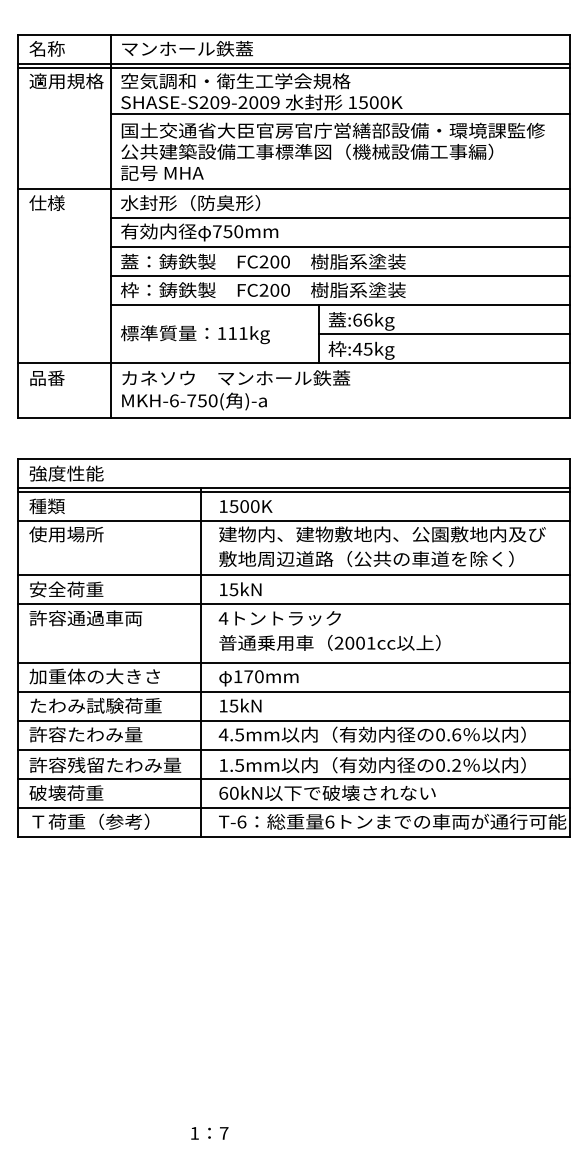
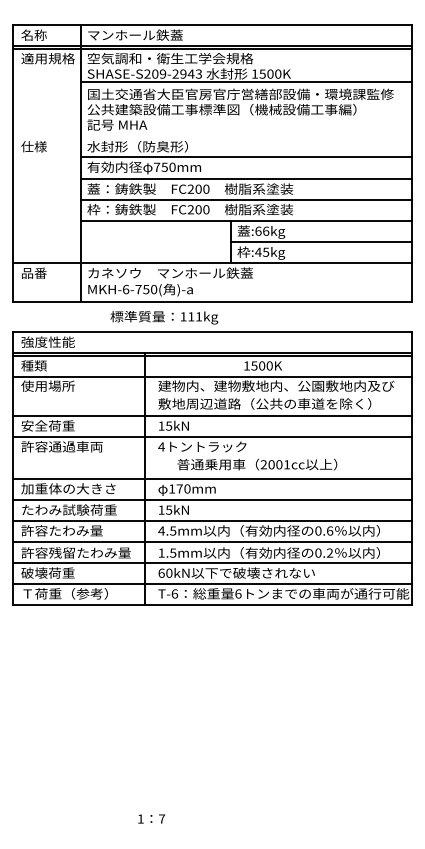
text: (264, 102) -> (191, 73), SHASE-S209-2009 -> SHASE-S209-2943
line: (293, 188) -> (212, 136), removed
text: (195, 334) -> (164, 317), moved
text: (246, 506) -> (263, 365), moved
text: (329, 642) -> (256, 464), moved

